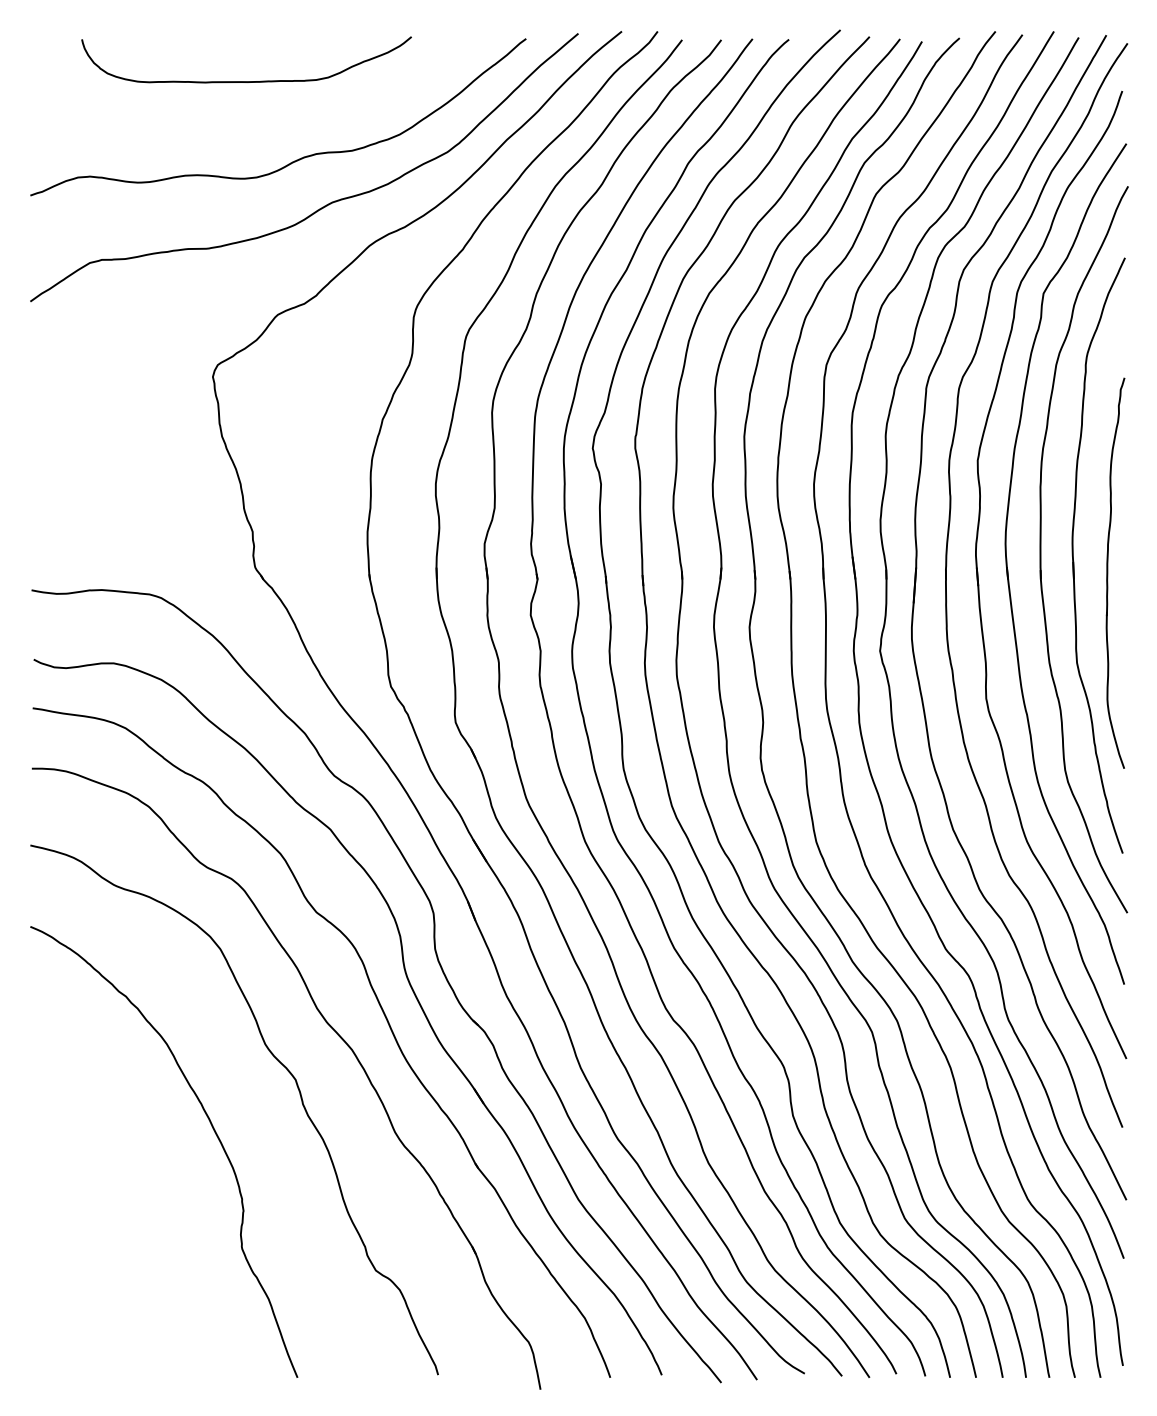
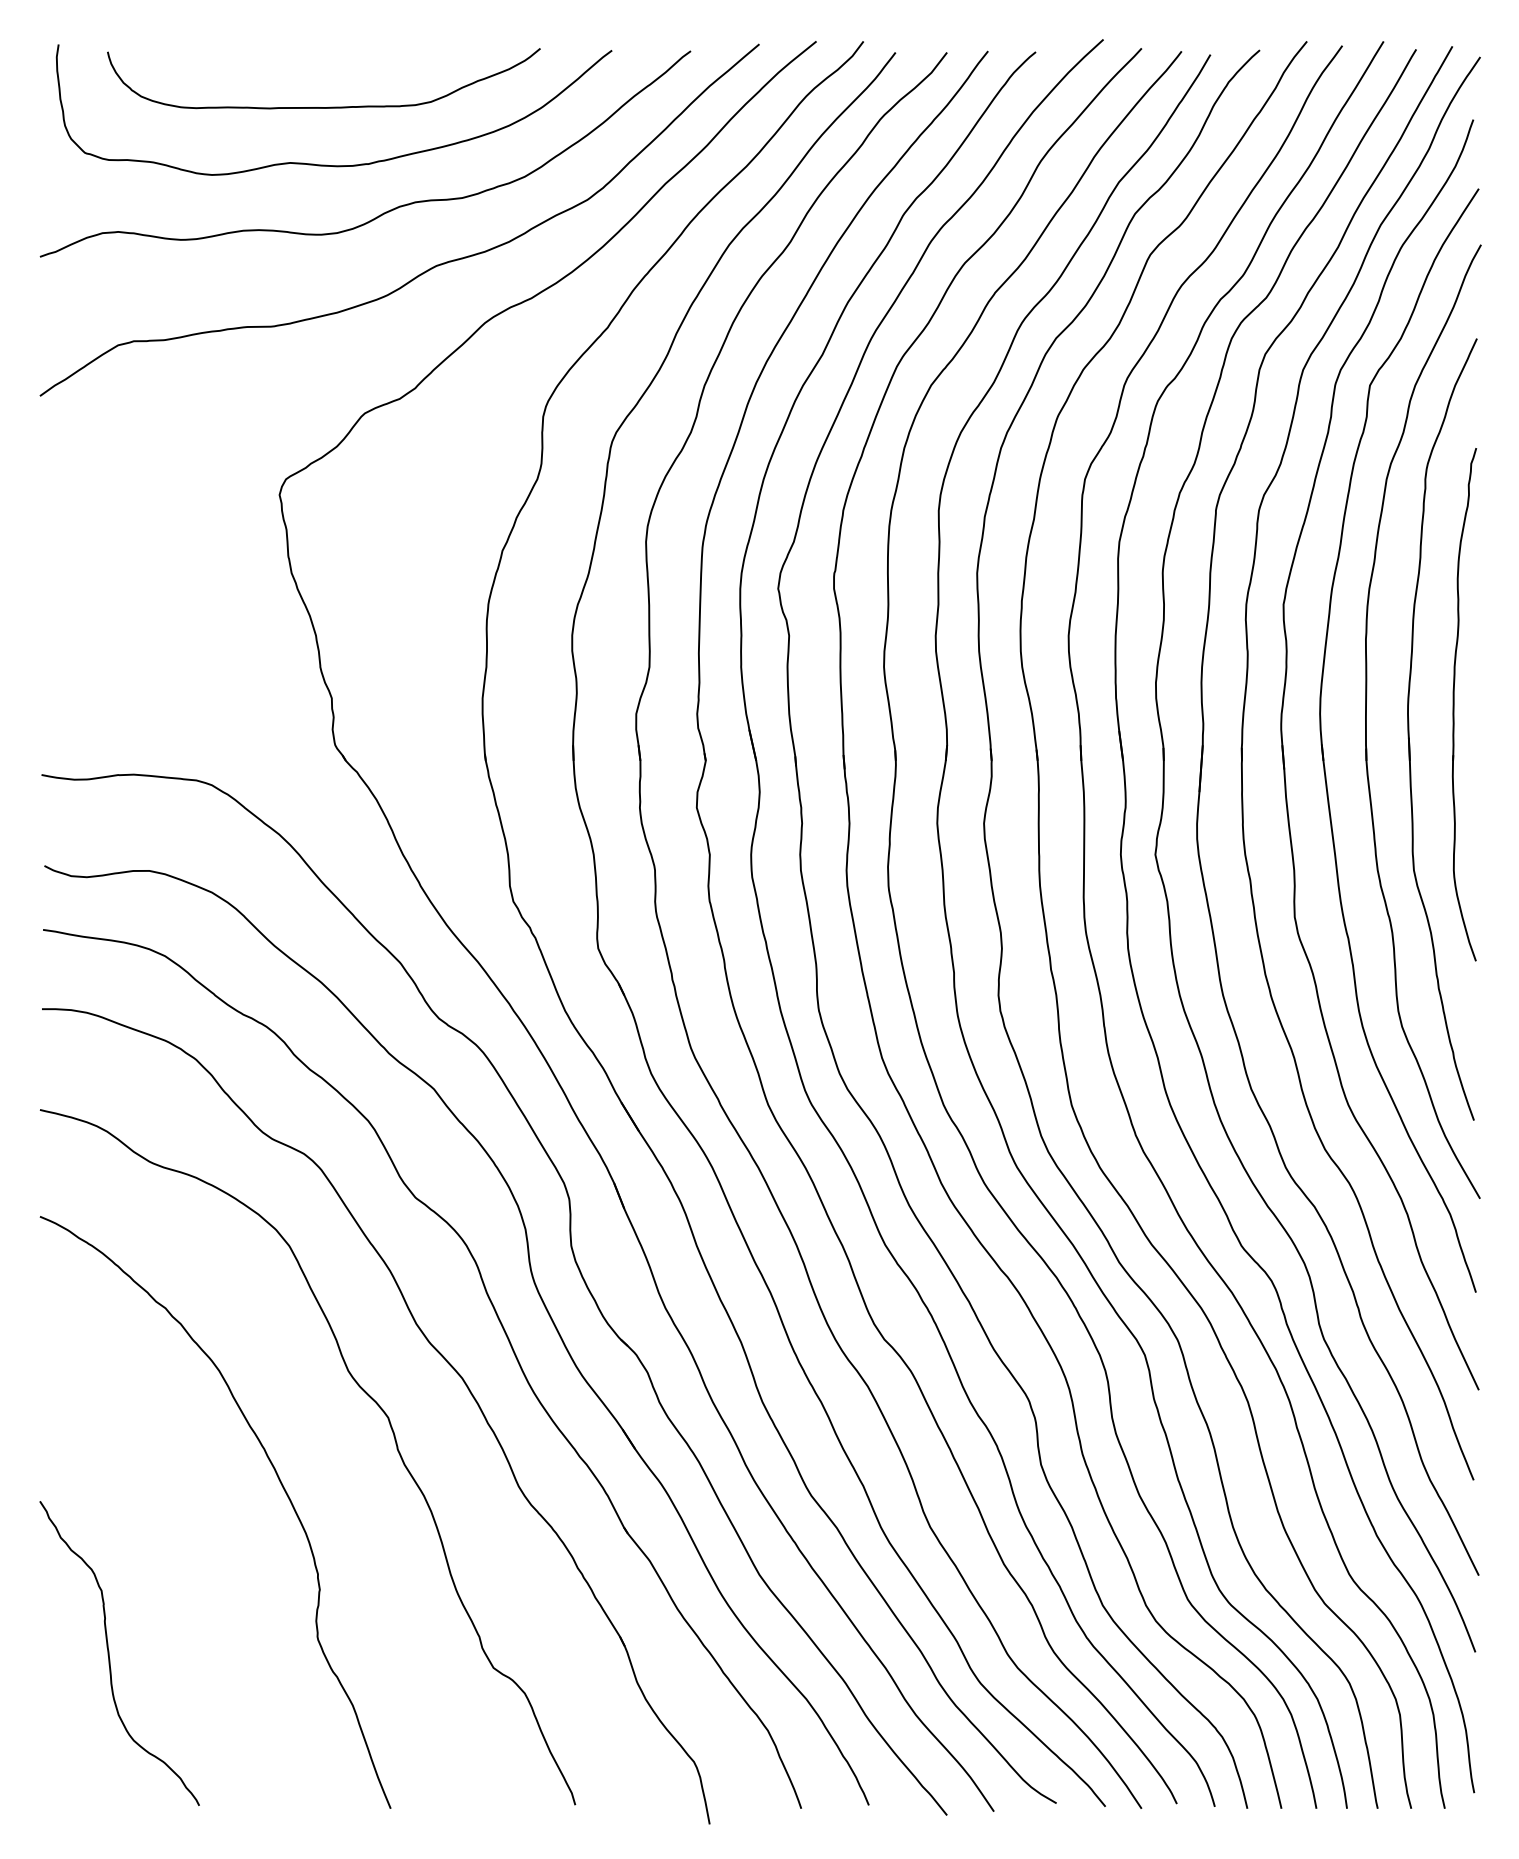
curve: (248, 125) -> (326, 164), added
part: (1107, 573) -> (1454, 704), moved
curve: (83, 1259) -> (109, 1653), added

